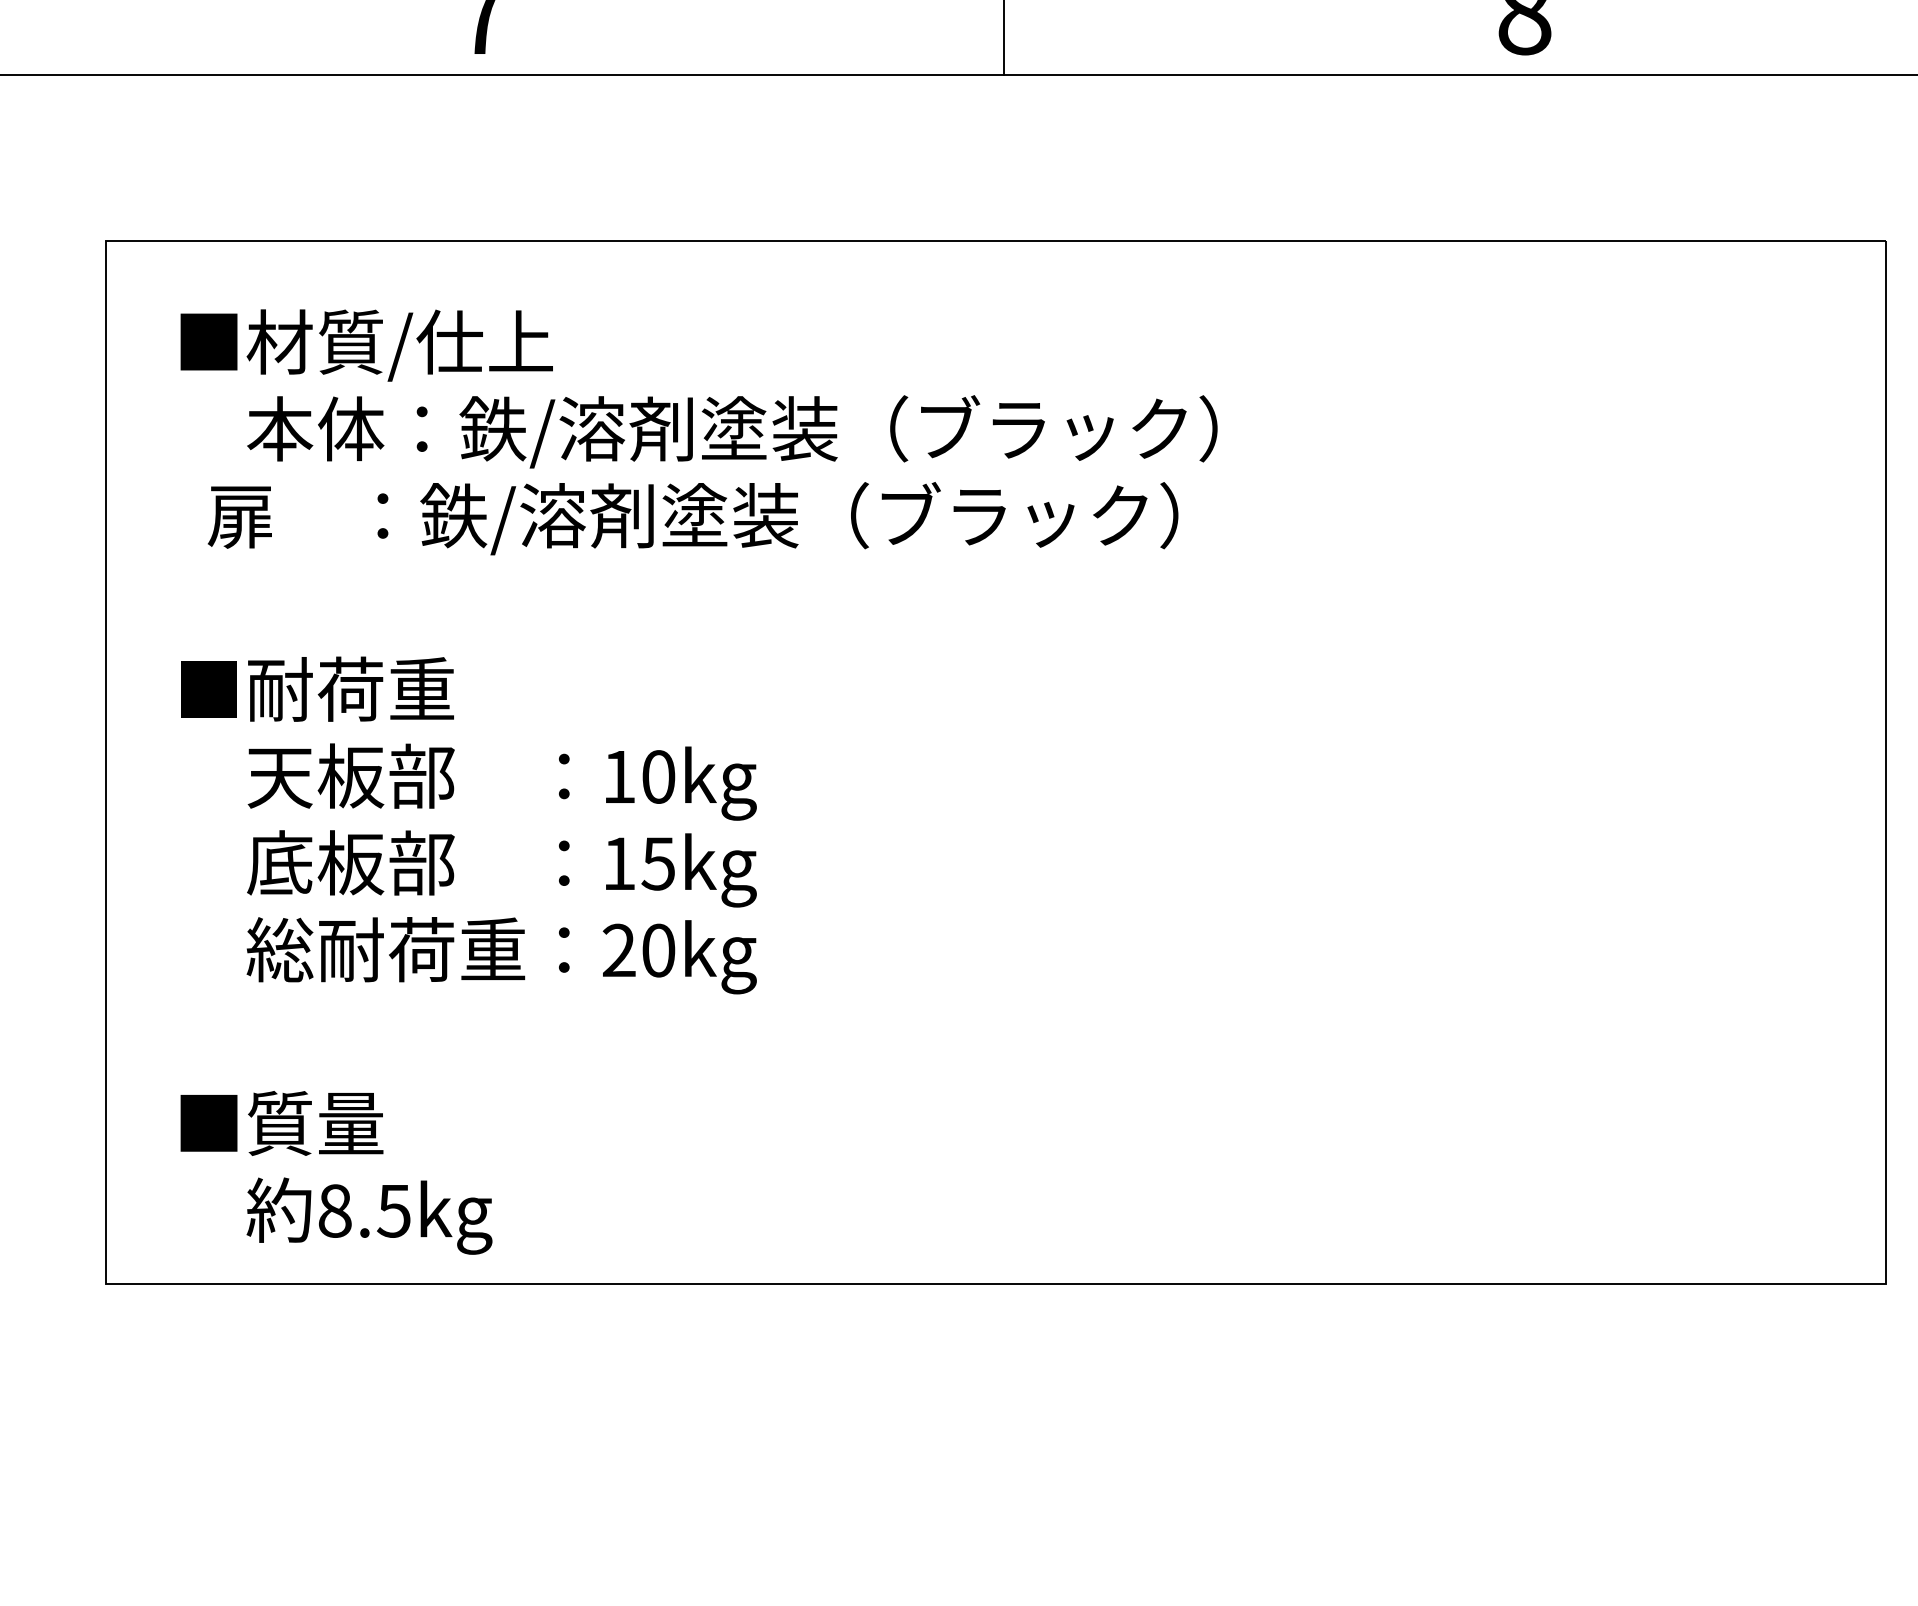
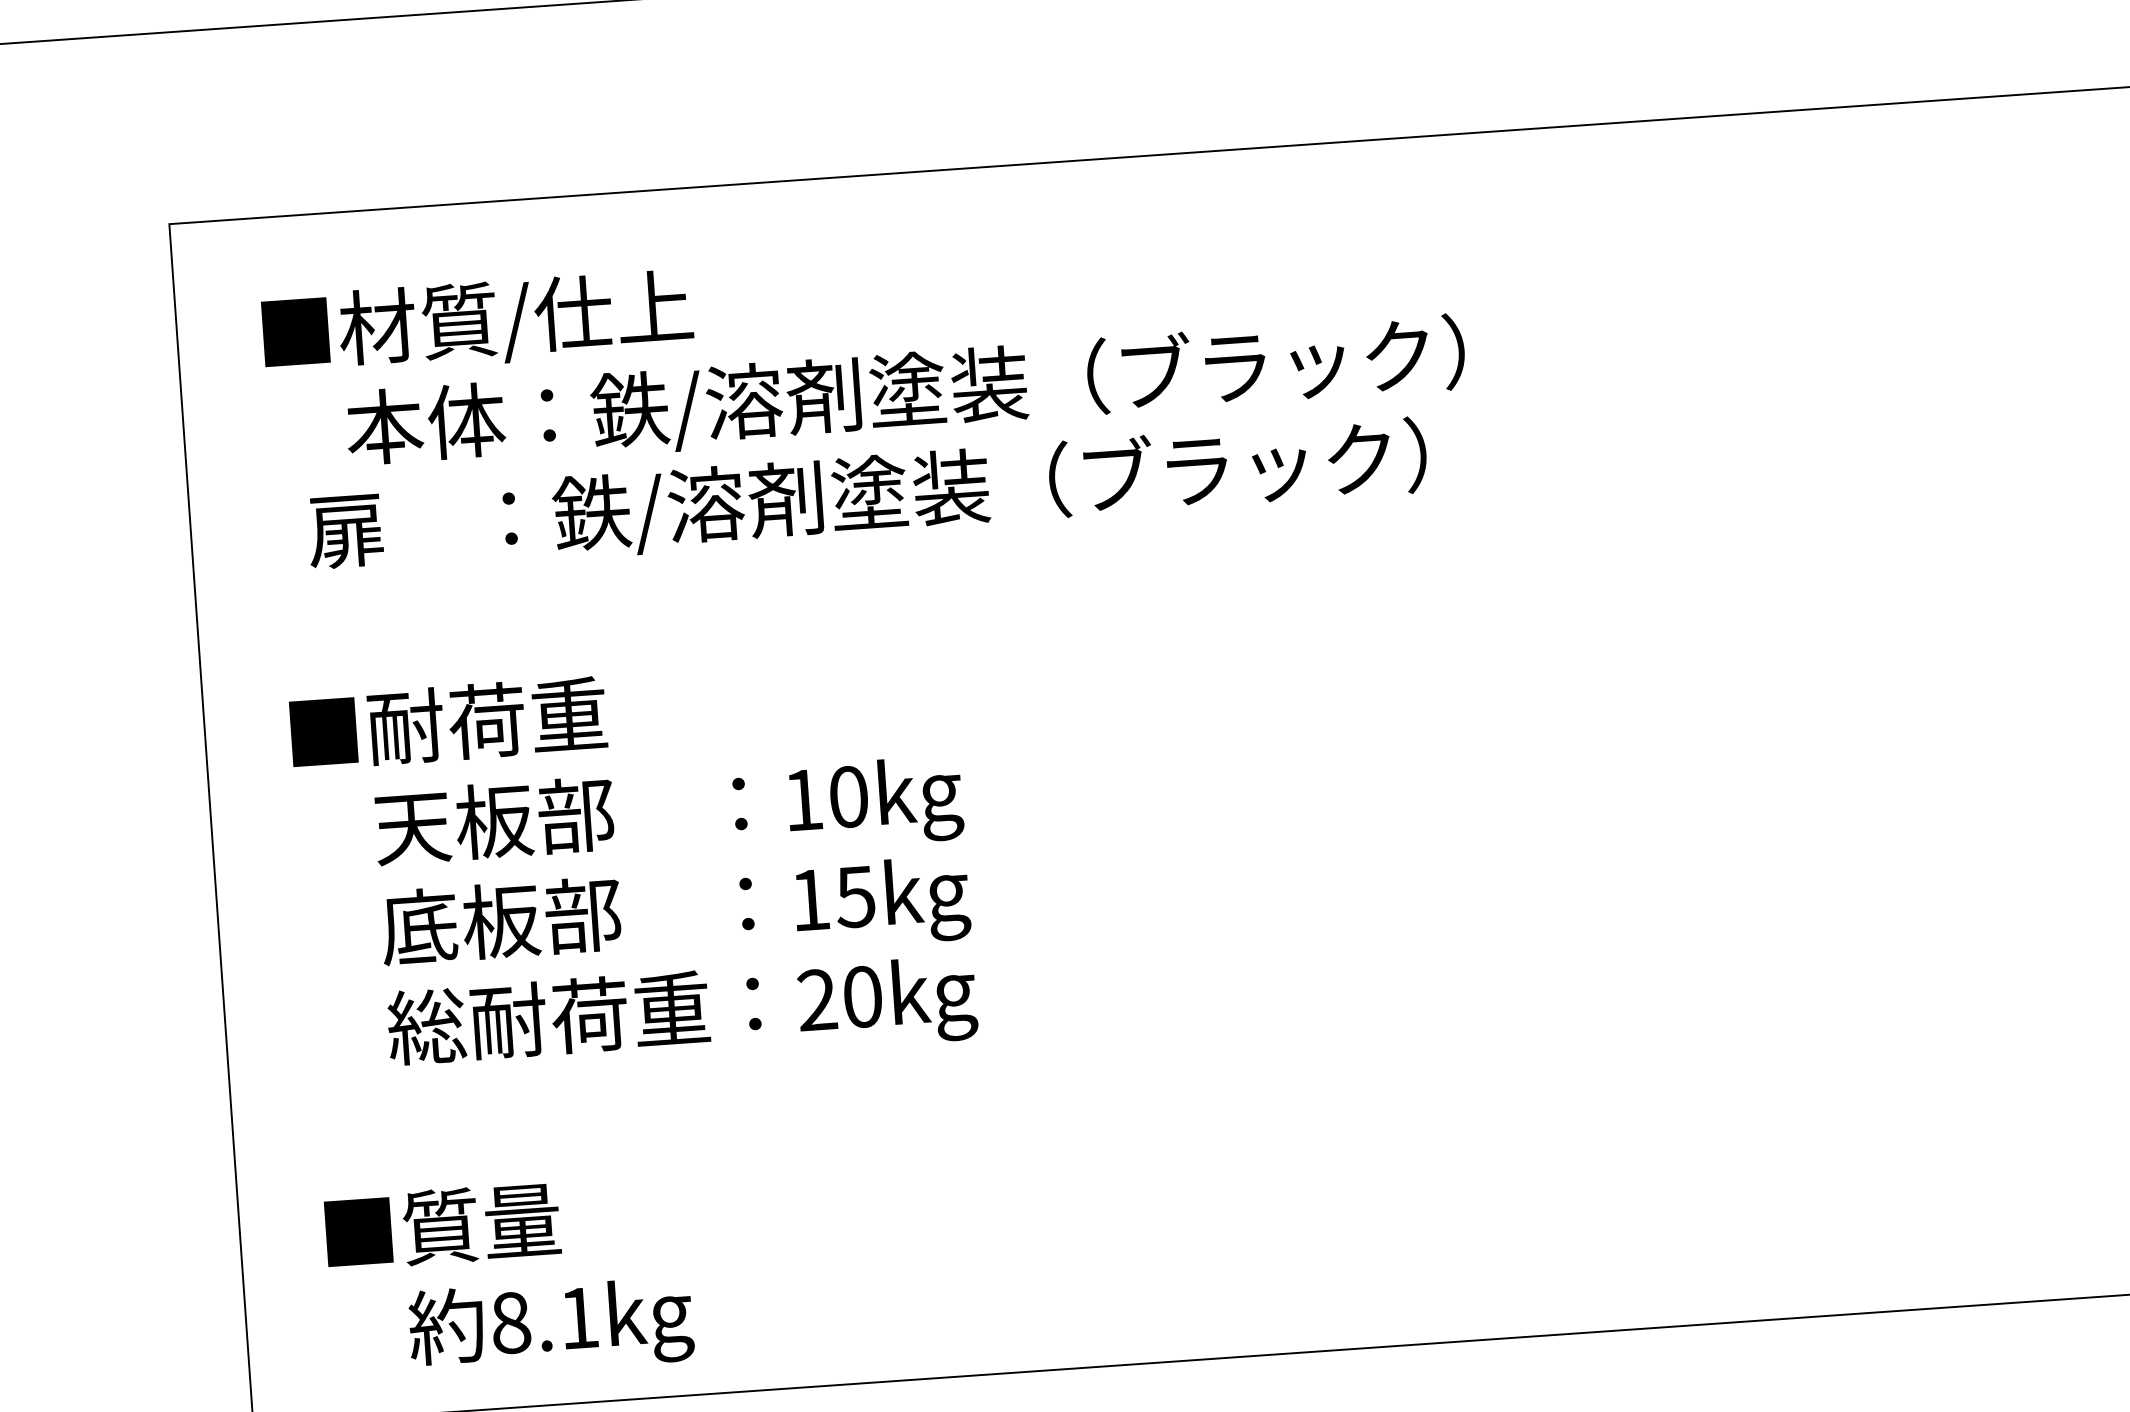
text: (393, 1211) -> (578, 1318), 8.5kg -> 8.1kg

